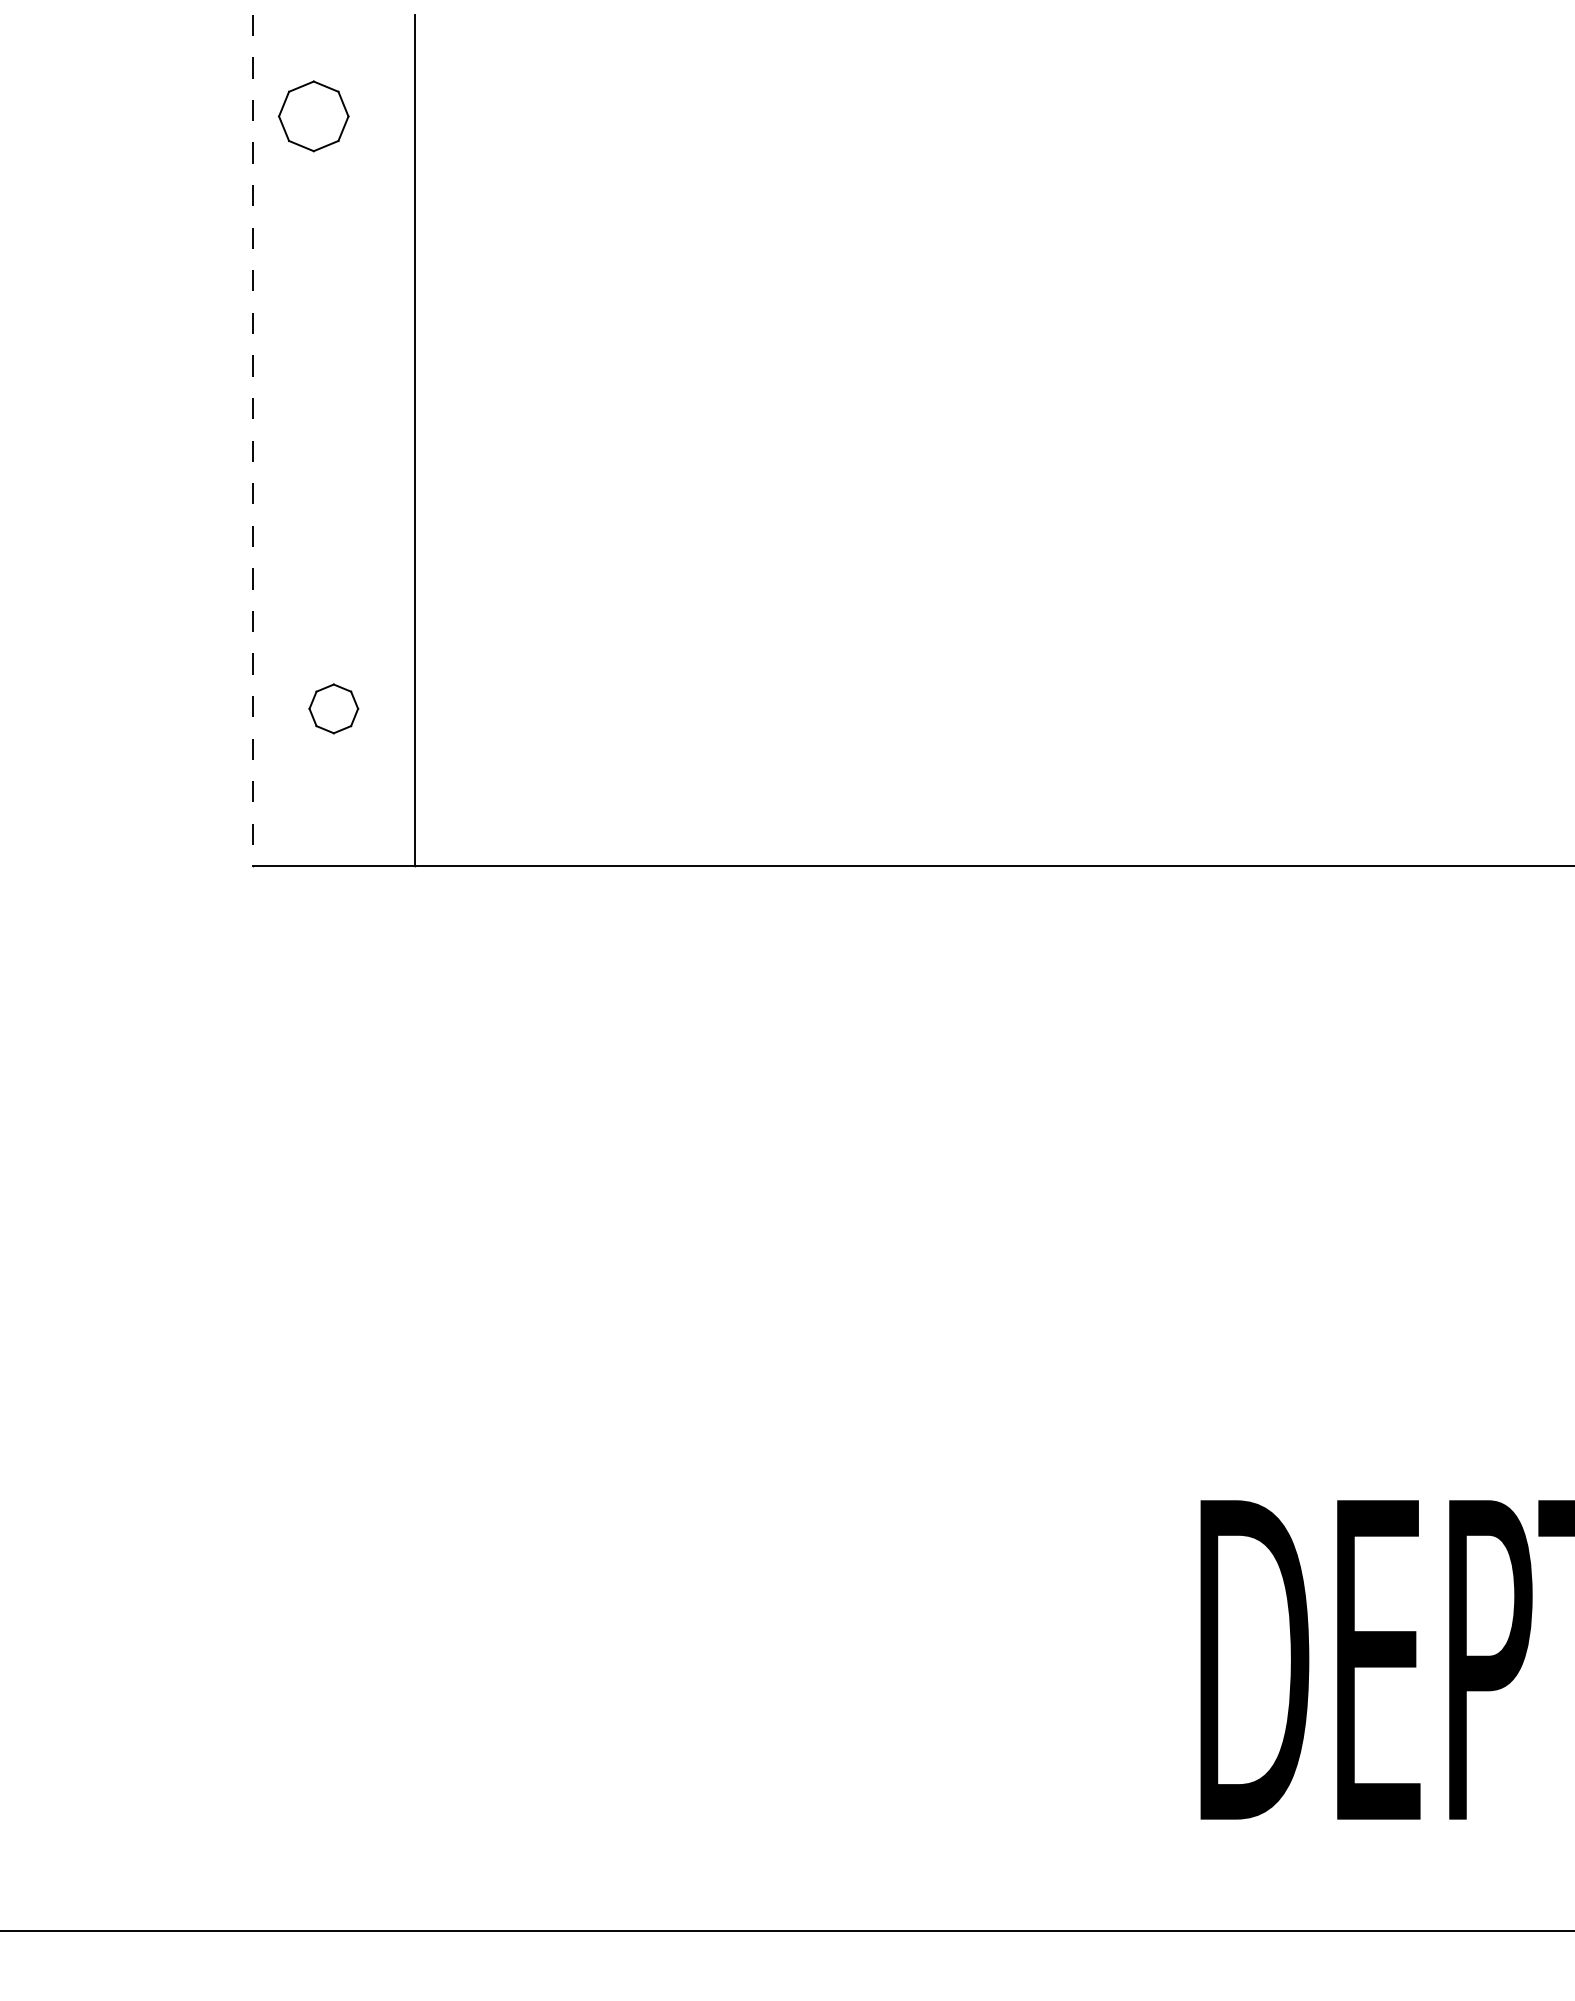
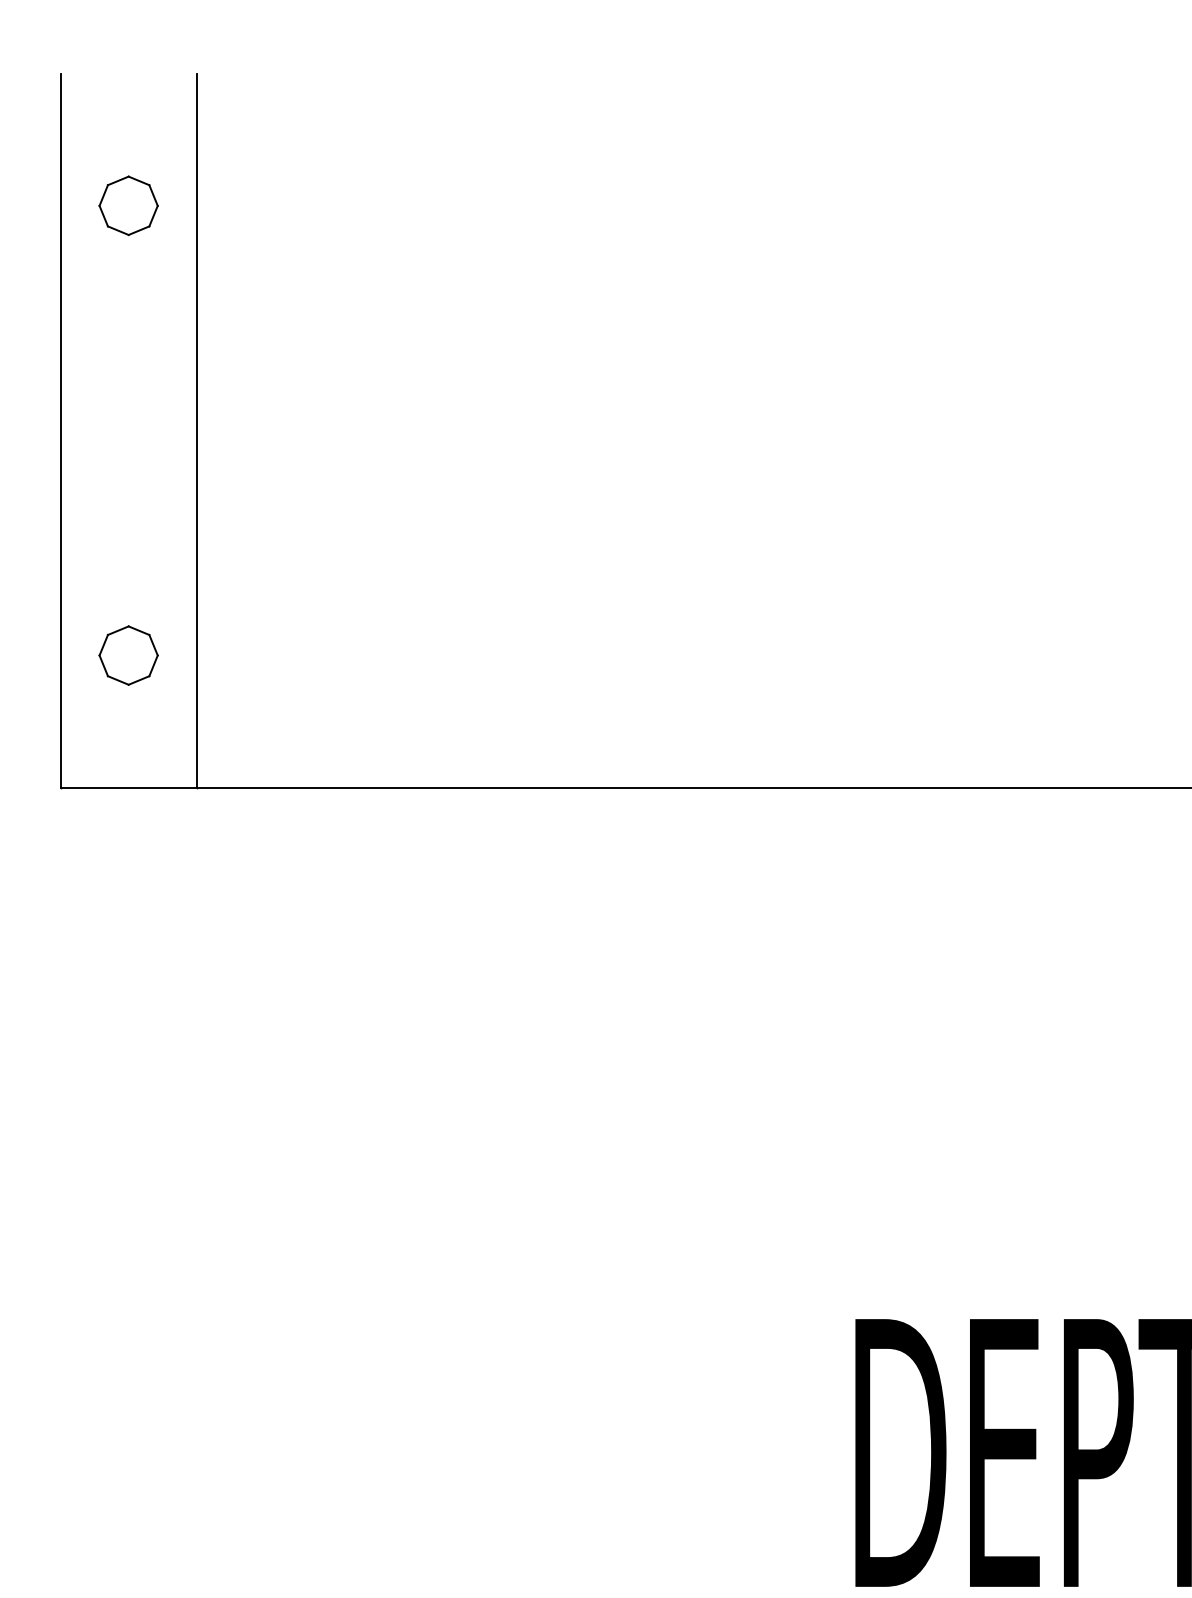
part: (313, 116) -> (128, 205), moved
line: (252, 440) -> (60, 430), dashed -> solid
part: (333, 708) -> (128, 655), size x1.43

